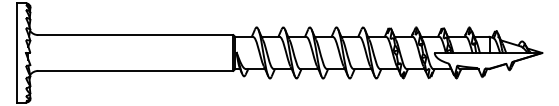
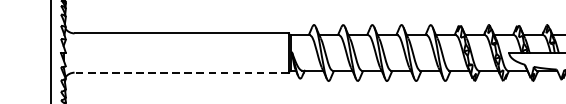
line: (135, 70) -> (181, 72), solid -> dashed

